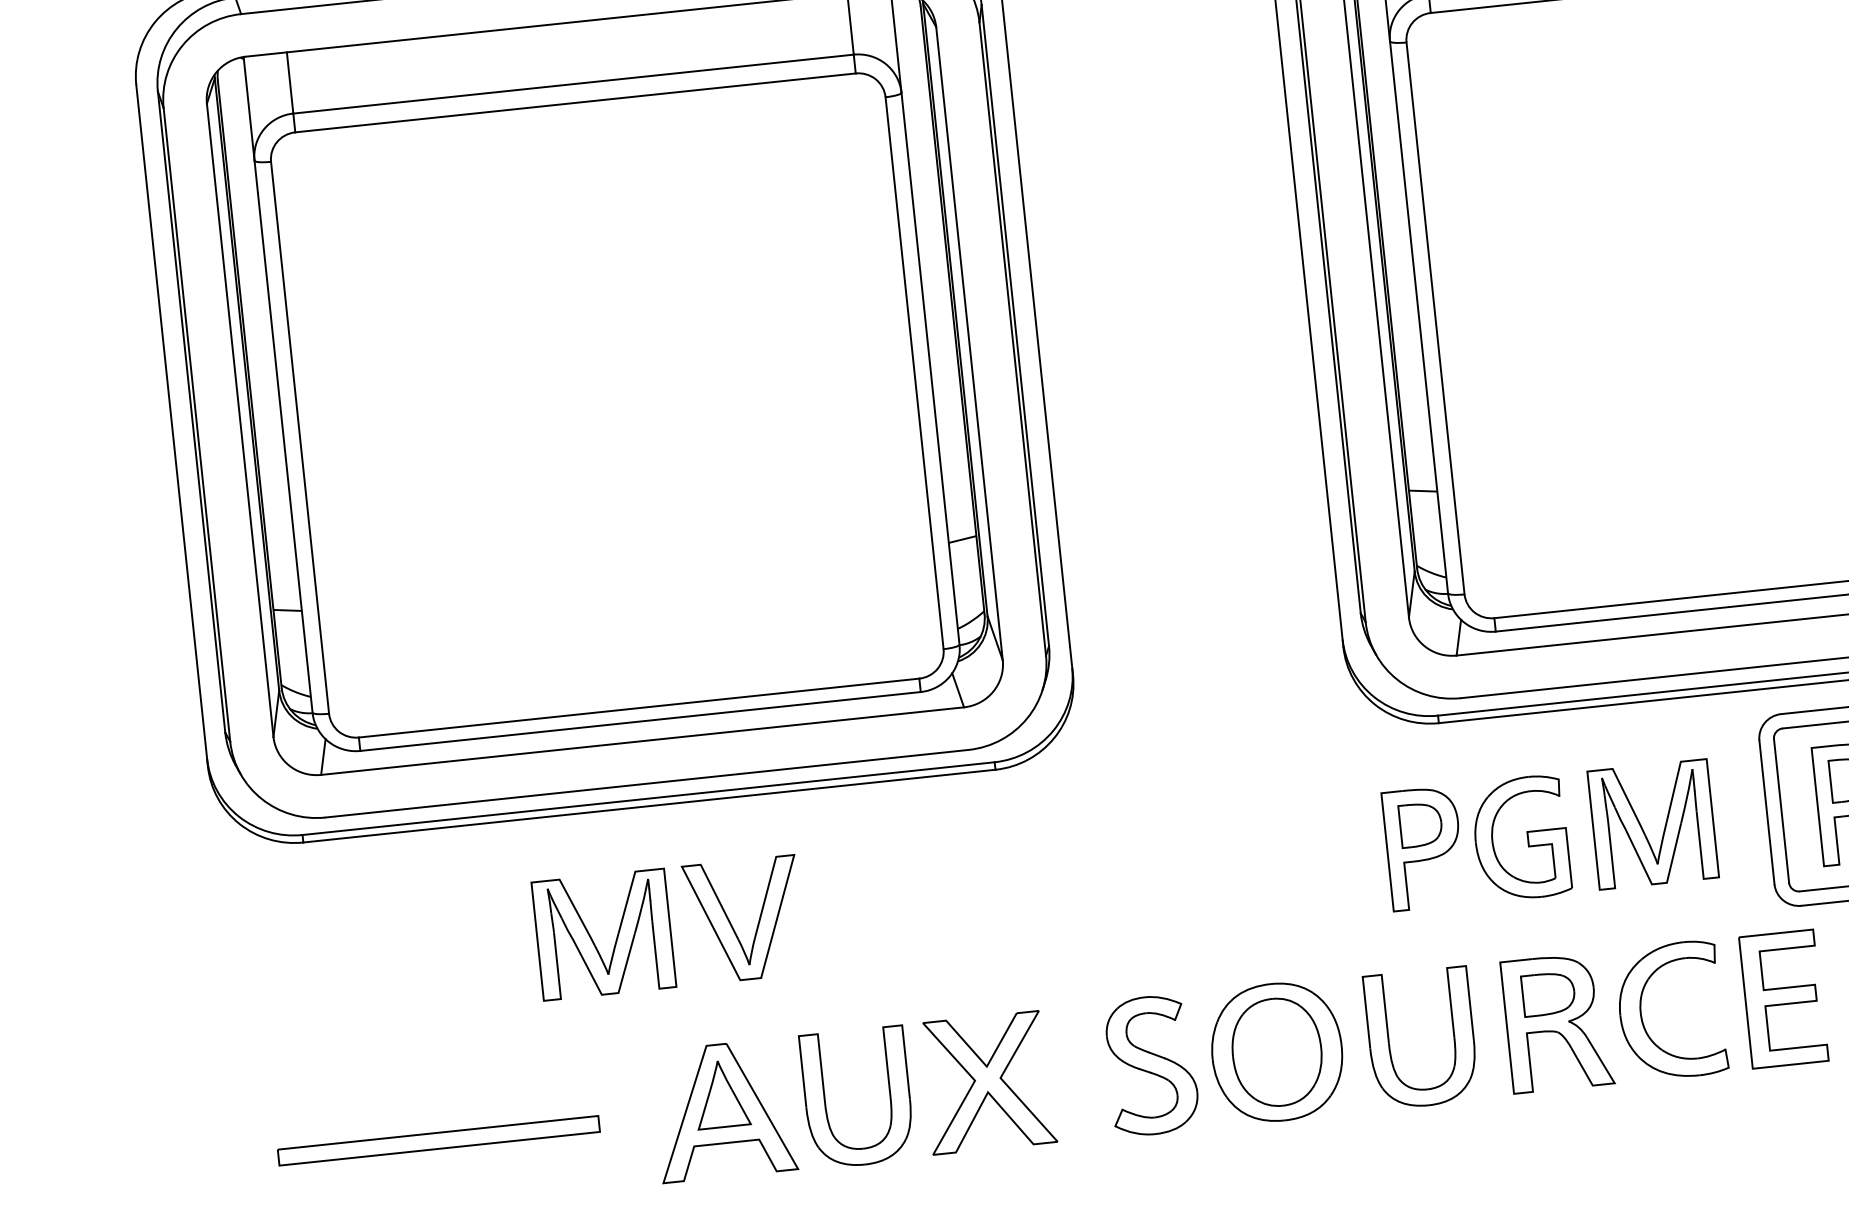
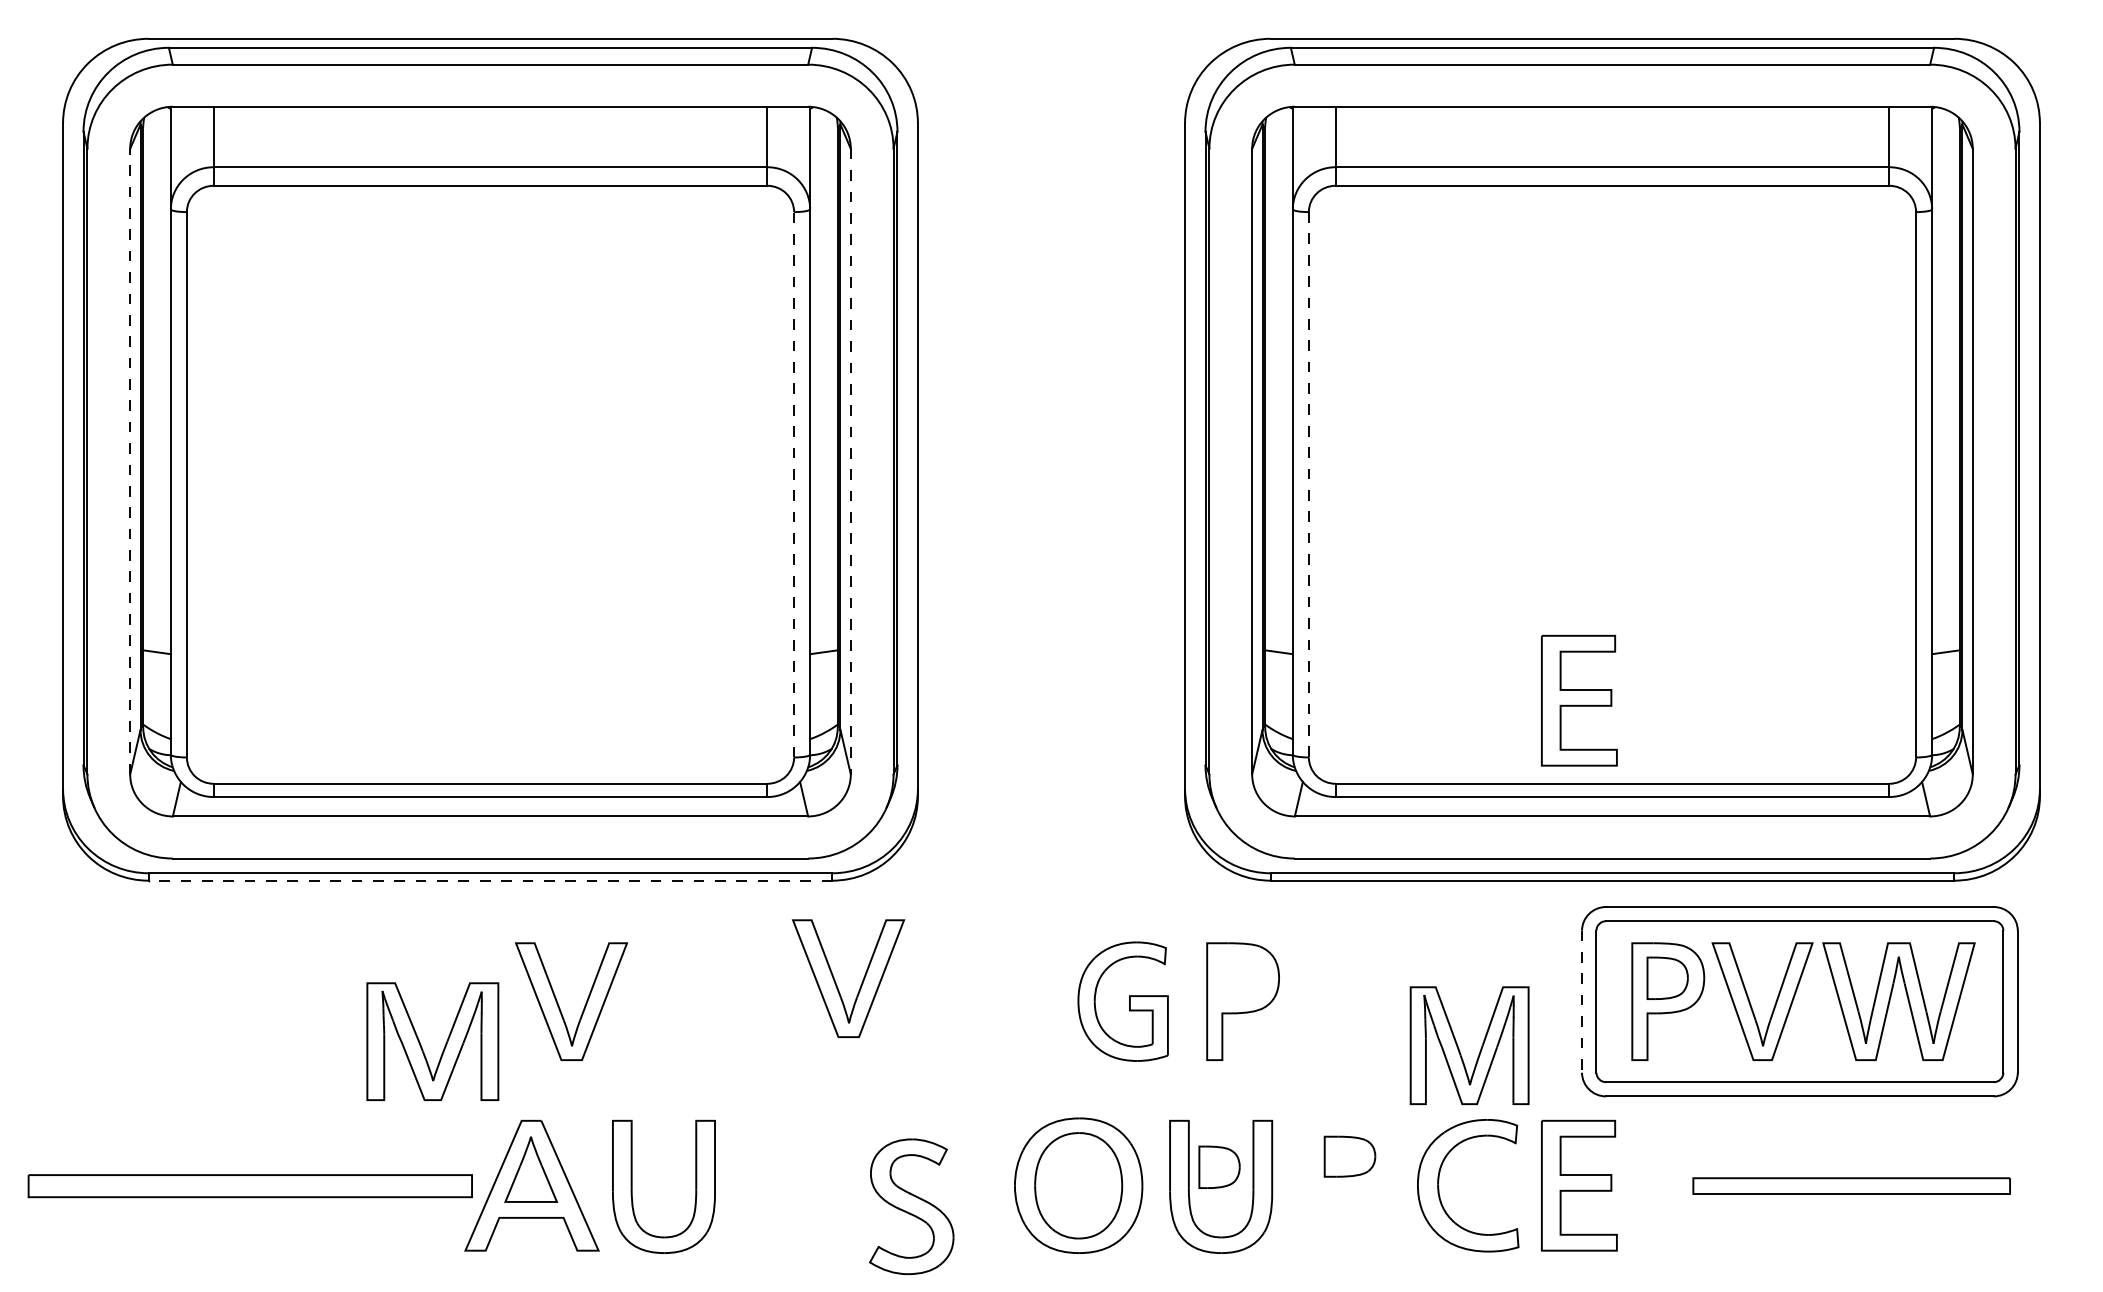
line: (1435, 318) -> (1308, 484), solid -> dashed
line: (969, 343) -> (850, 461), solid -> dashed
line: (914, 372) -> (794, 484), solid -> dashed
line: (240, 420) -> (130, 461), solid -> dashed
part: (1732, 507) -> (1579, 700), added
line: (649, 805) -> (490, 880), solid -> dashed
line: (1767, 813) -> (1582, 1002), solid -> dashed
part: (1420, 824) -> (1219, 1166), moved
part: (1643, 828) -> (1459, 1048), moved
part: (1527, 837) -> (1129, 1001), moved
part: (1010, 872) -> (836, 982), added
part: (592, 938) -> (421, 1044), moved
part: (1557, 1022) -> (1355, 1185), removed
part: (1151, 1065) -> (911, 1206), moved
part: (988, 1082) -> (793, 1185), removed
part: (438, 1140) -> (250, 1185), size x1.4

